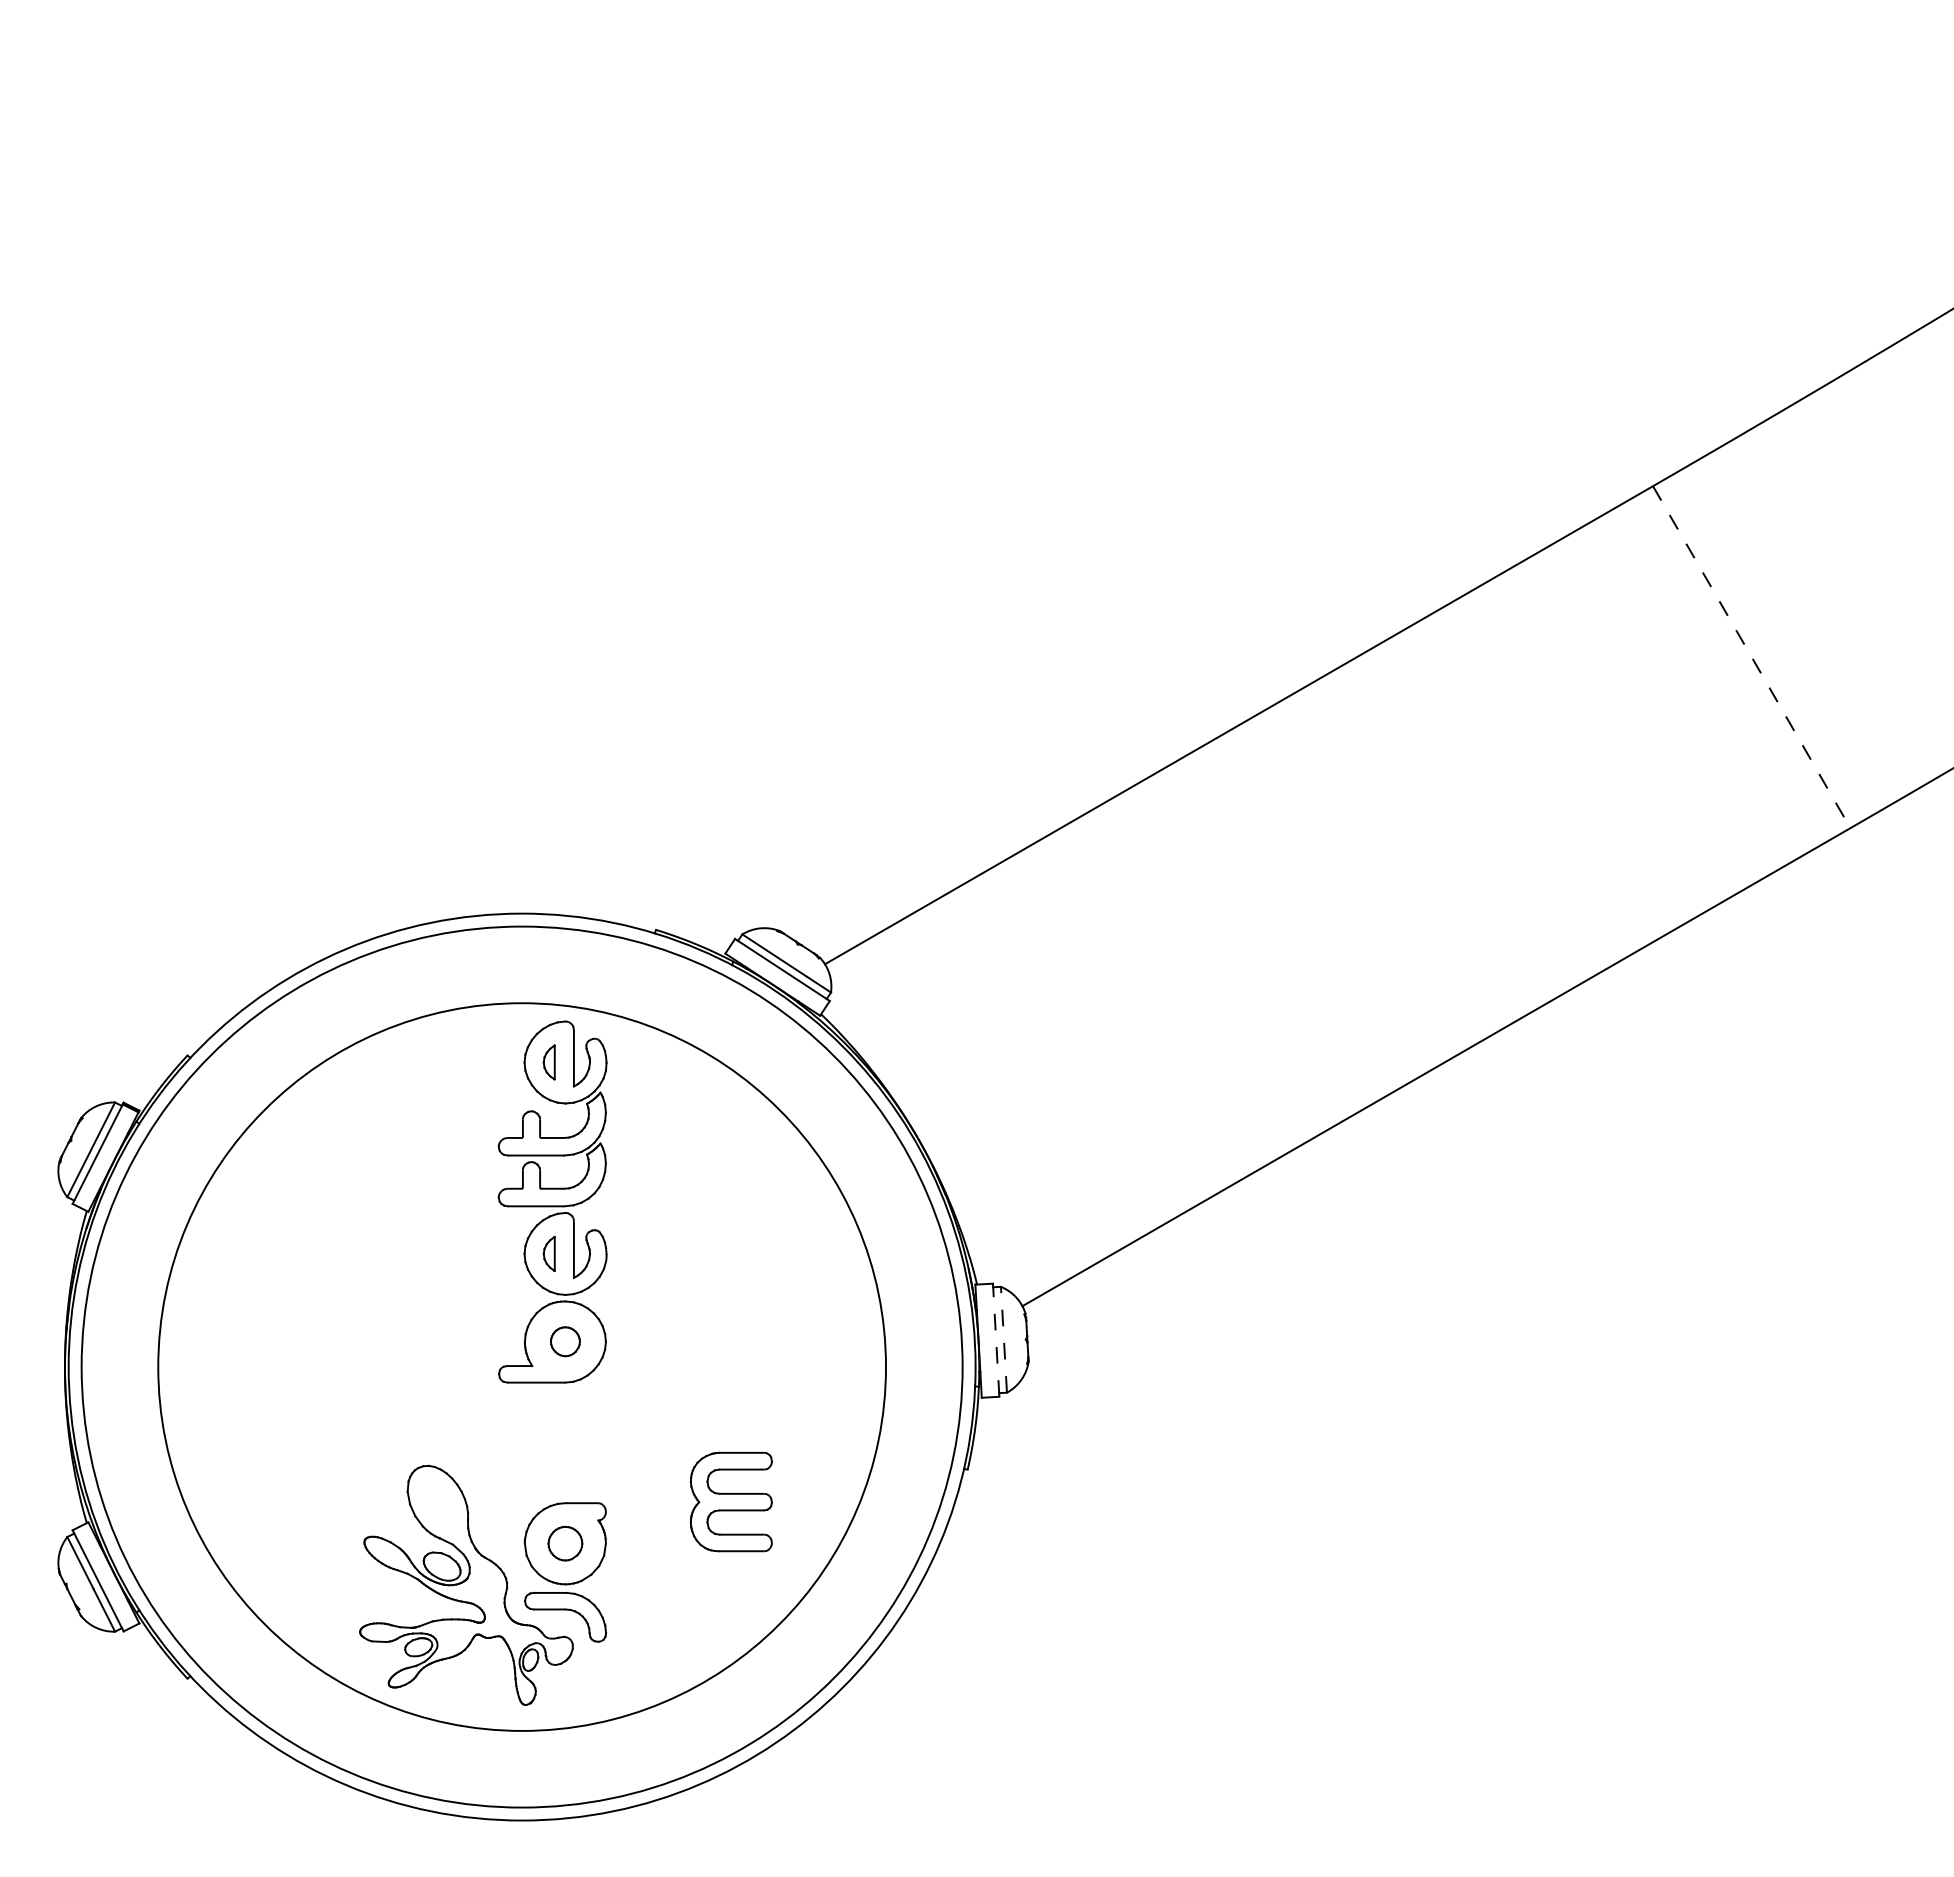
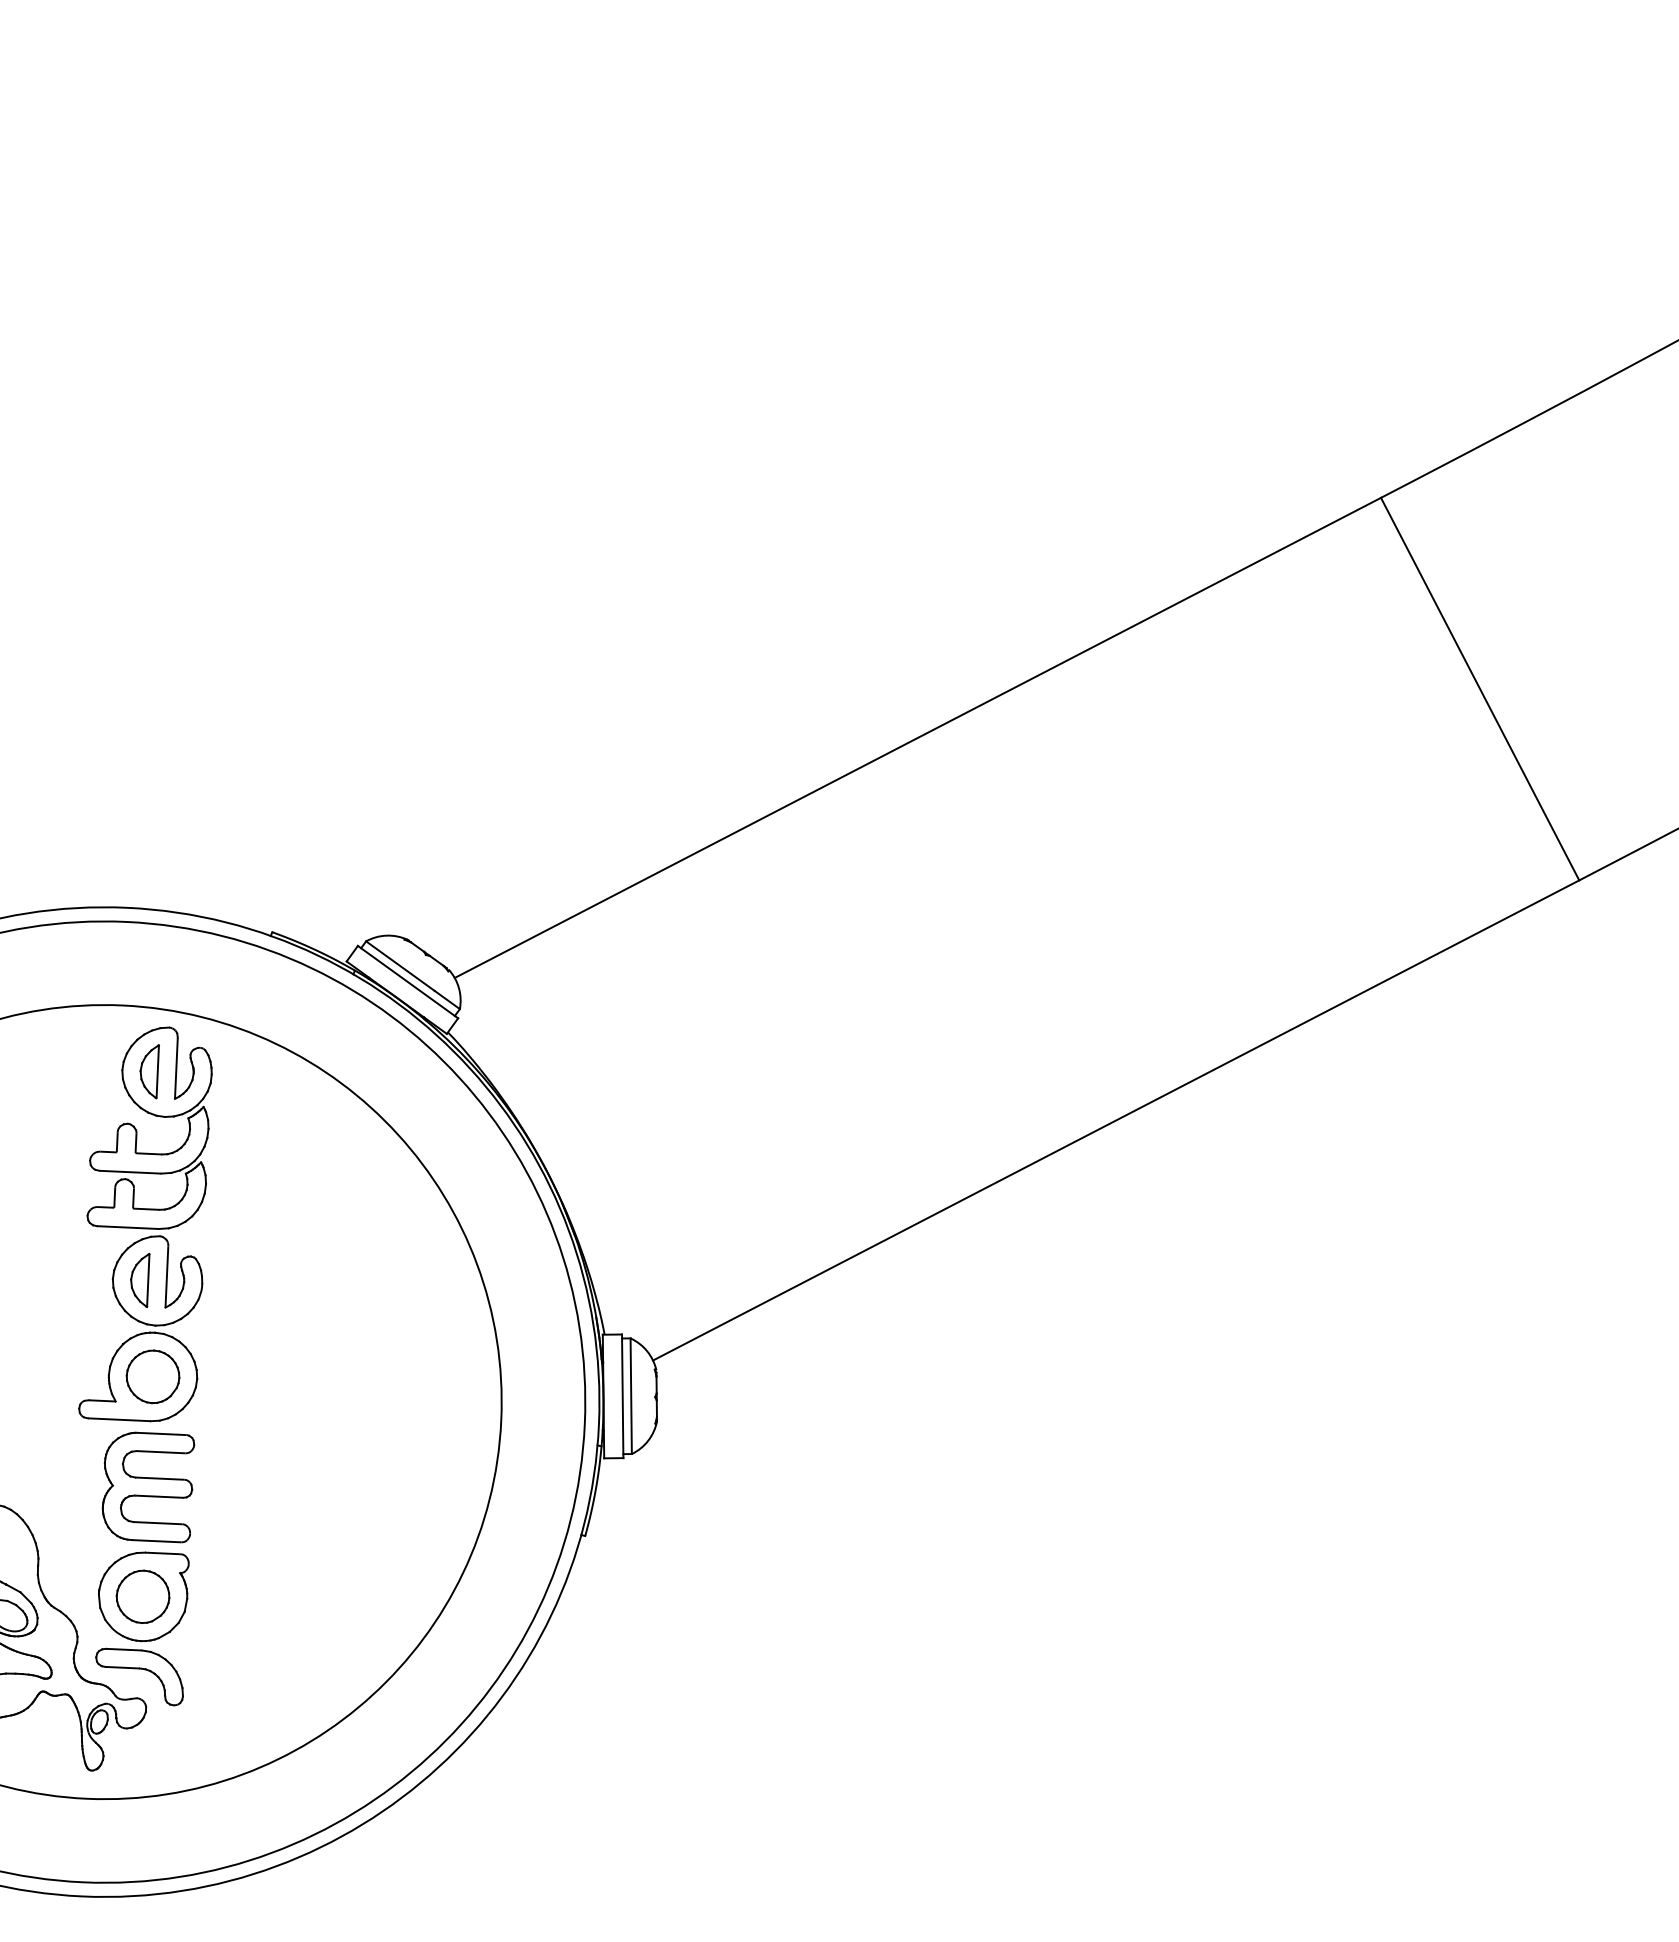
line: (1751, 657) -> (1479, 689), dashed -> solid
part: (549, 1062) -> (149, 1071), size x1.43
part: (549, 1253) -> (140, 1279), size x1.43
line: (1003, 1339) -> (630, 1395), dashed -> solid
line: (996, 1340) -> (623, 1396), dashed -> solid
part: (565, 1341) -> (153, 1376), size x1.67
part: (730, 1501) -> (147, 1486), moved
part: (565, 1543) -> (143, 1596), size x1.43

